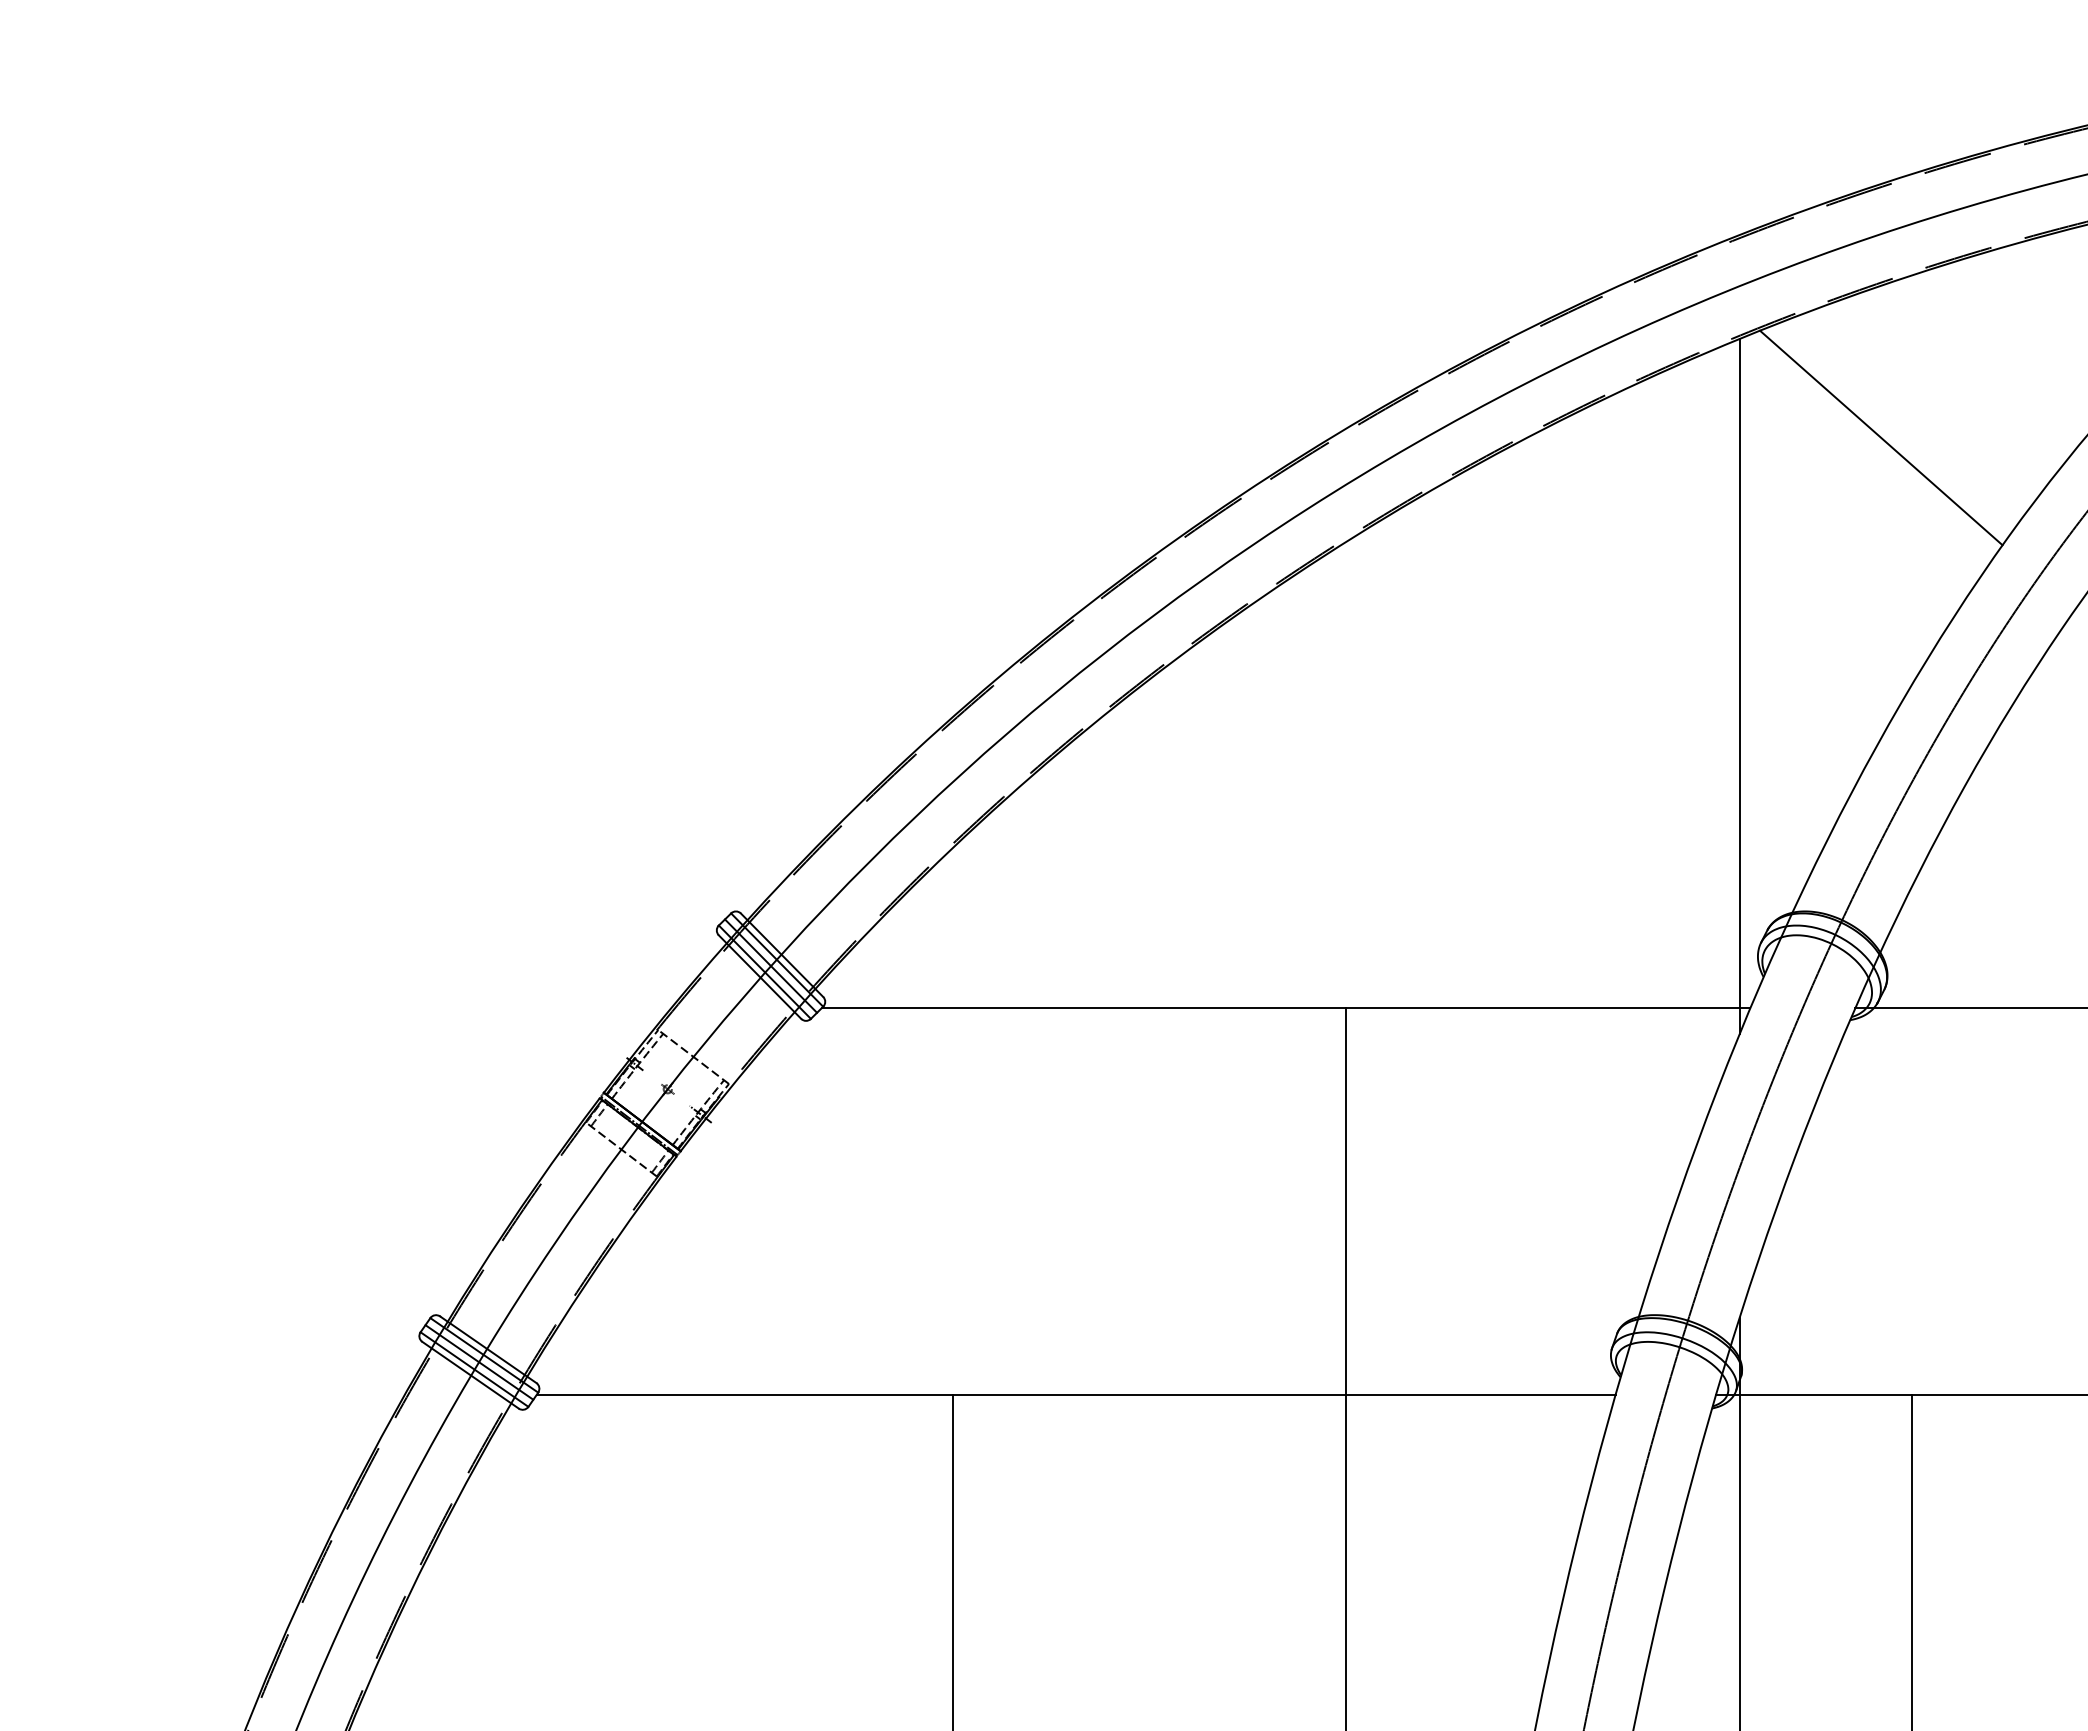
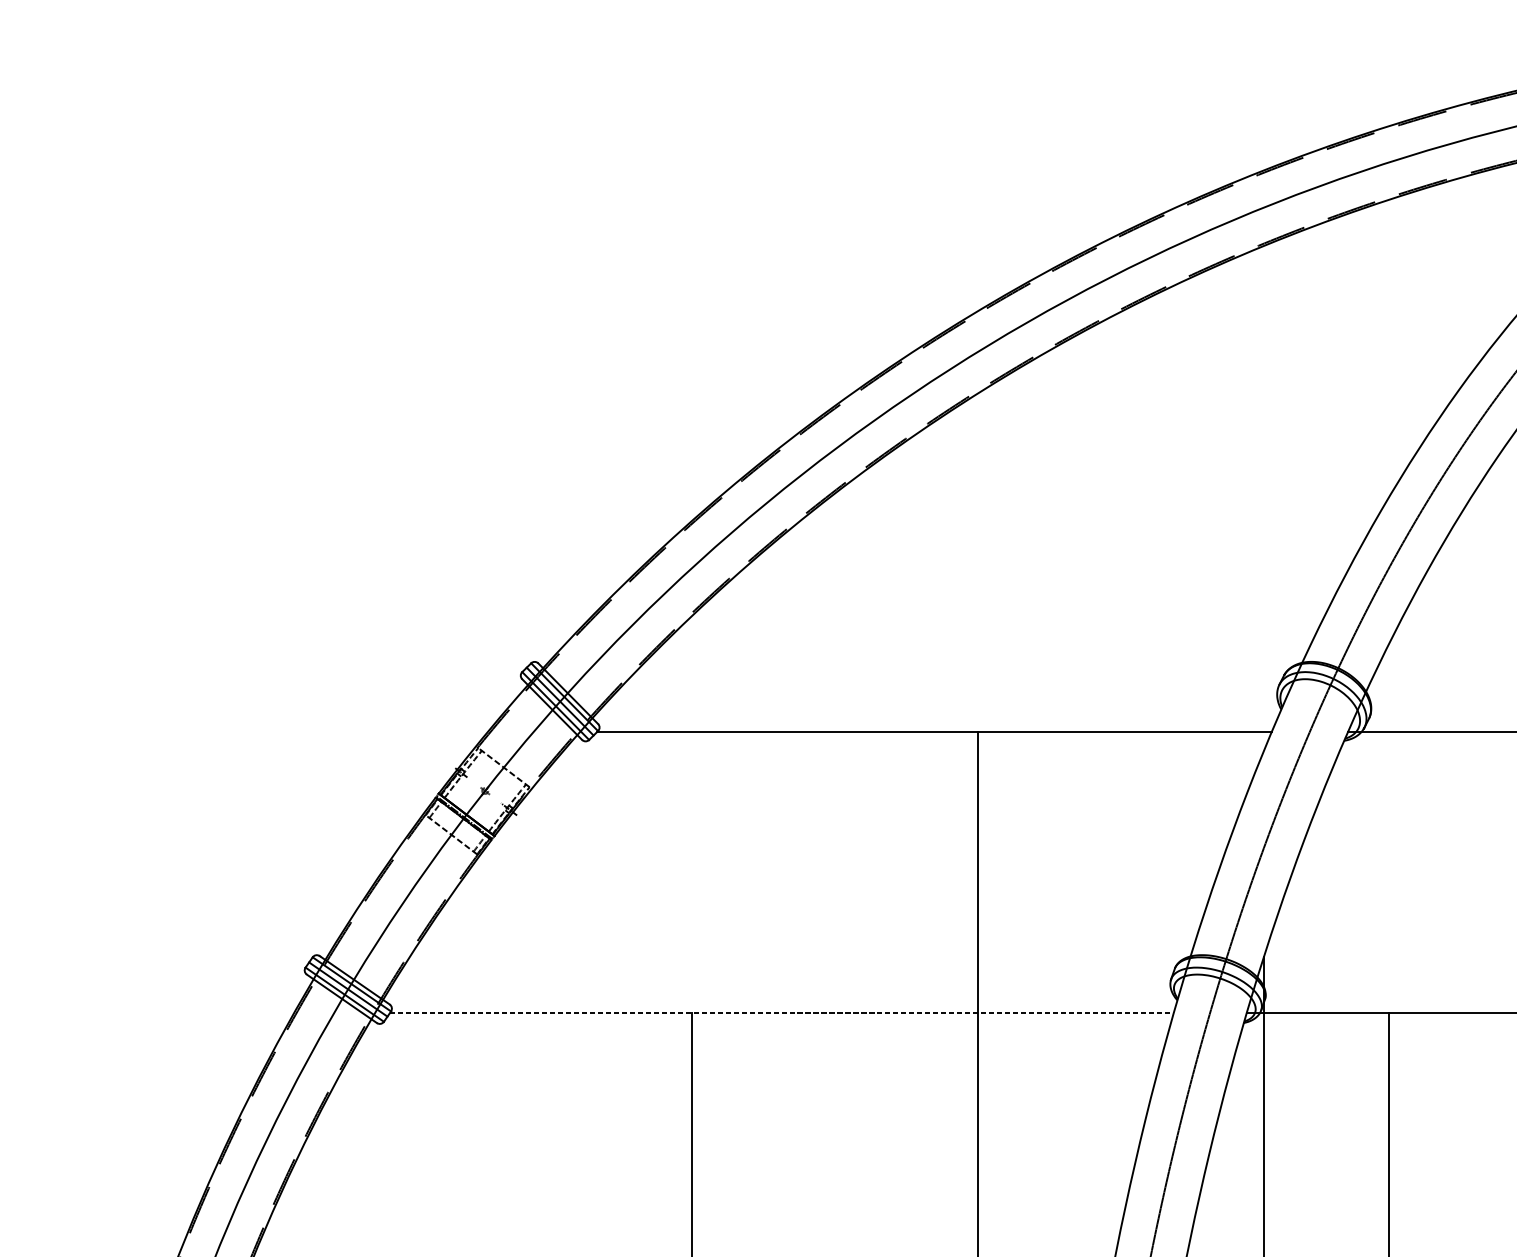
line: (1881, 437) -> (1366, 317), removed
line: (1739, 686) -> (1263, 498), removed
line: (1076, 1394) -> (782, 1012), solid -> dashed

